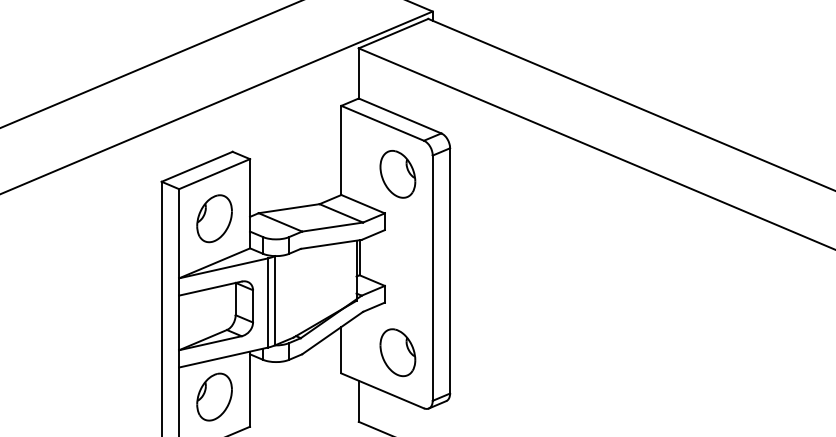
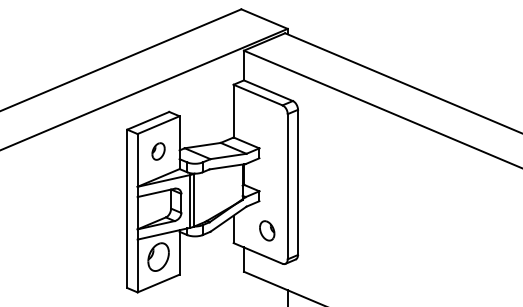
part: (398, 174) -> (267, 125), removed
part: (214, 218) -> (158, 151), size x0.6
part: (398, 352) -> (267, 230), size x0.7

